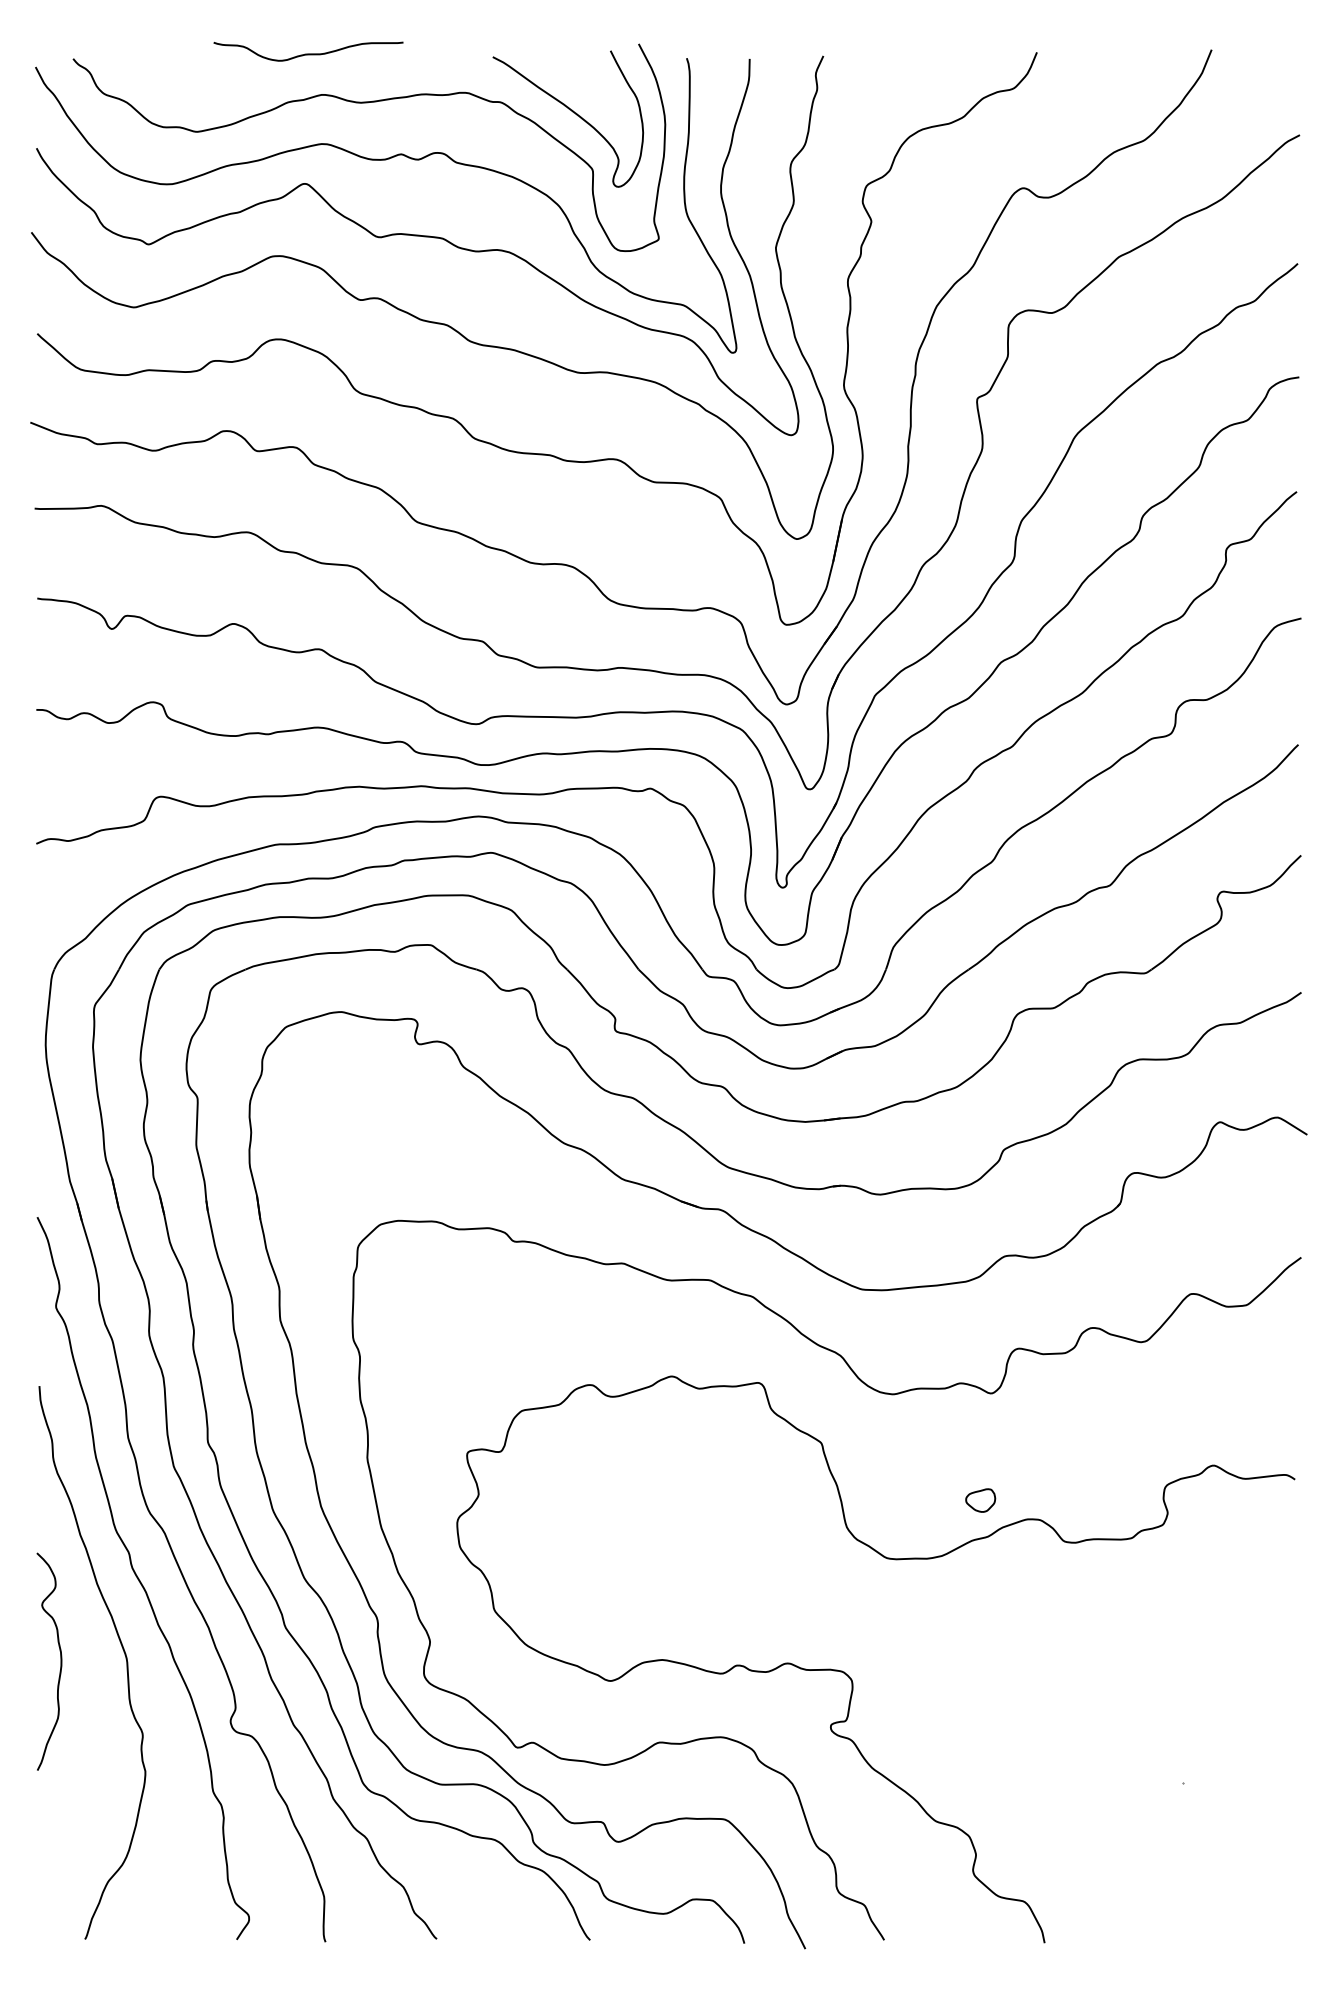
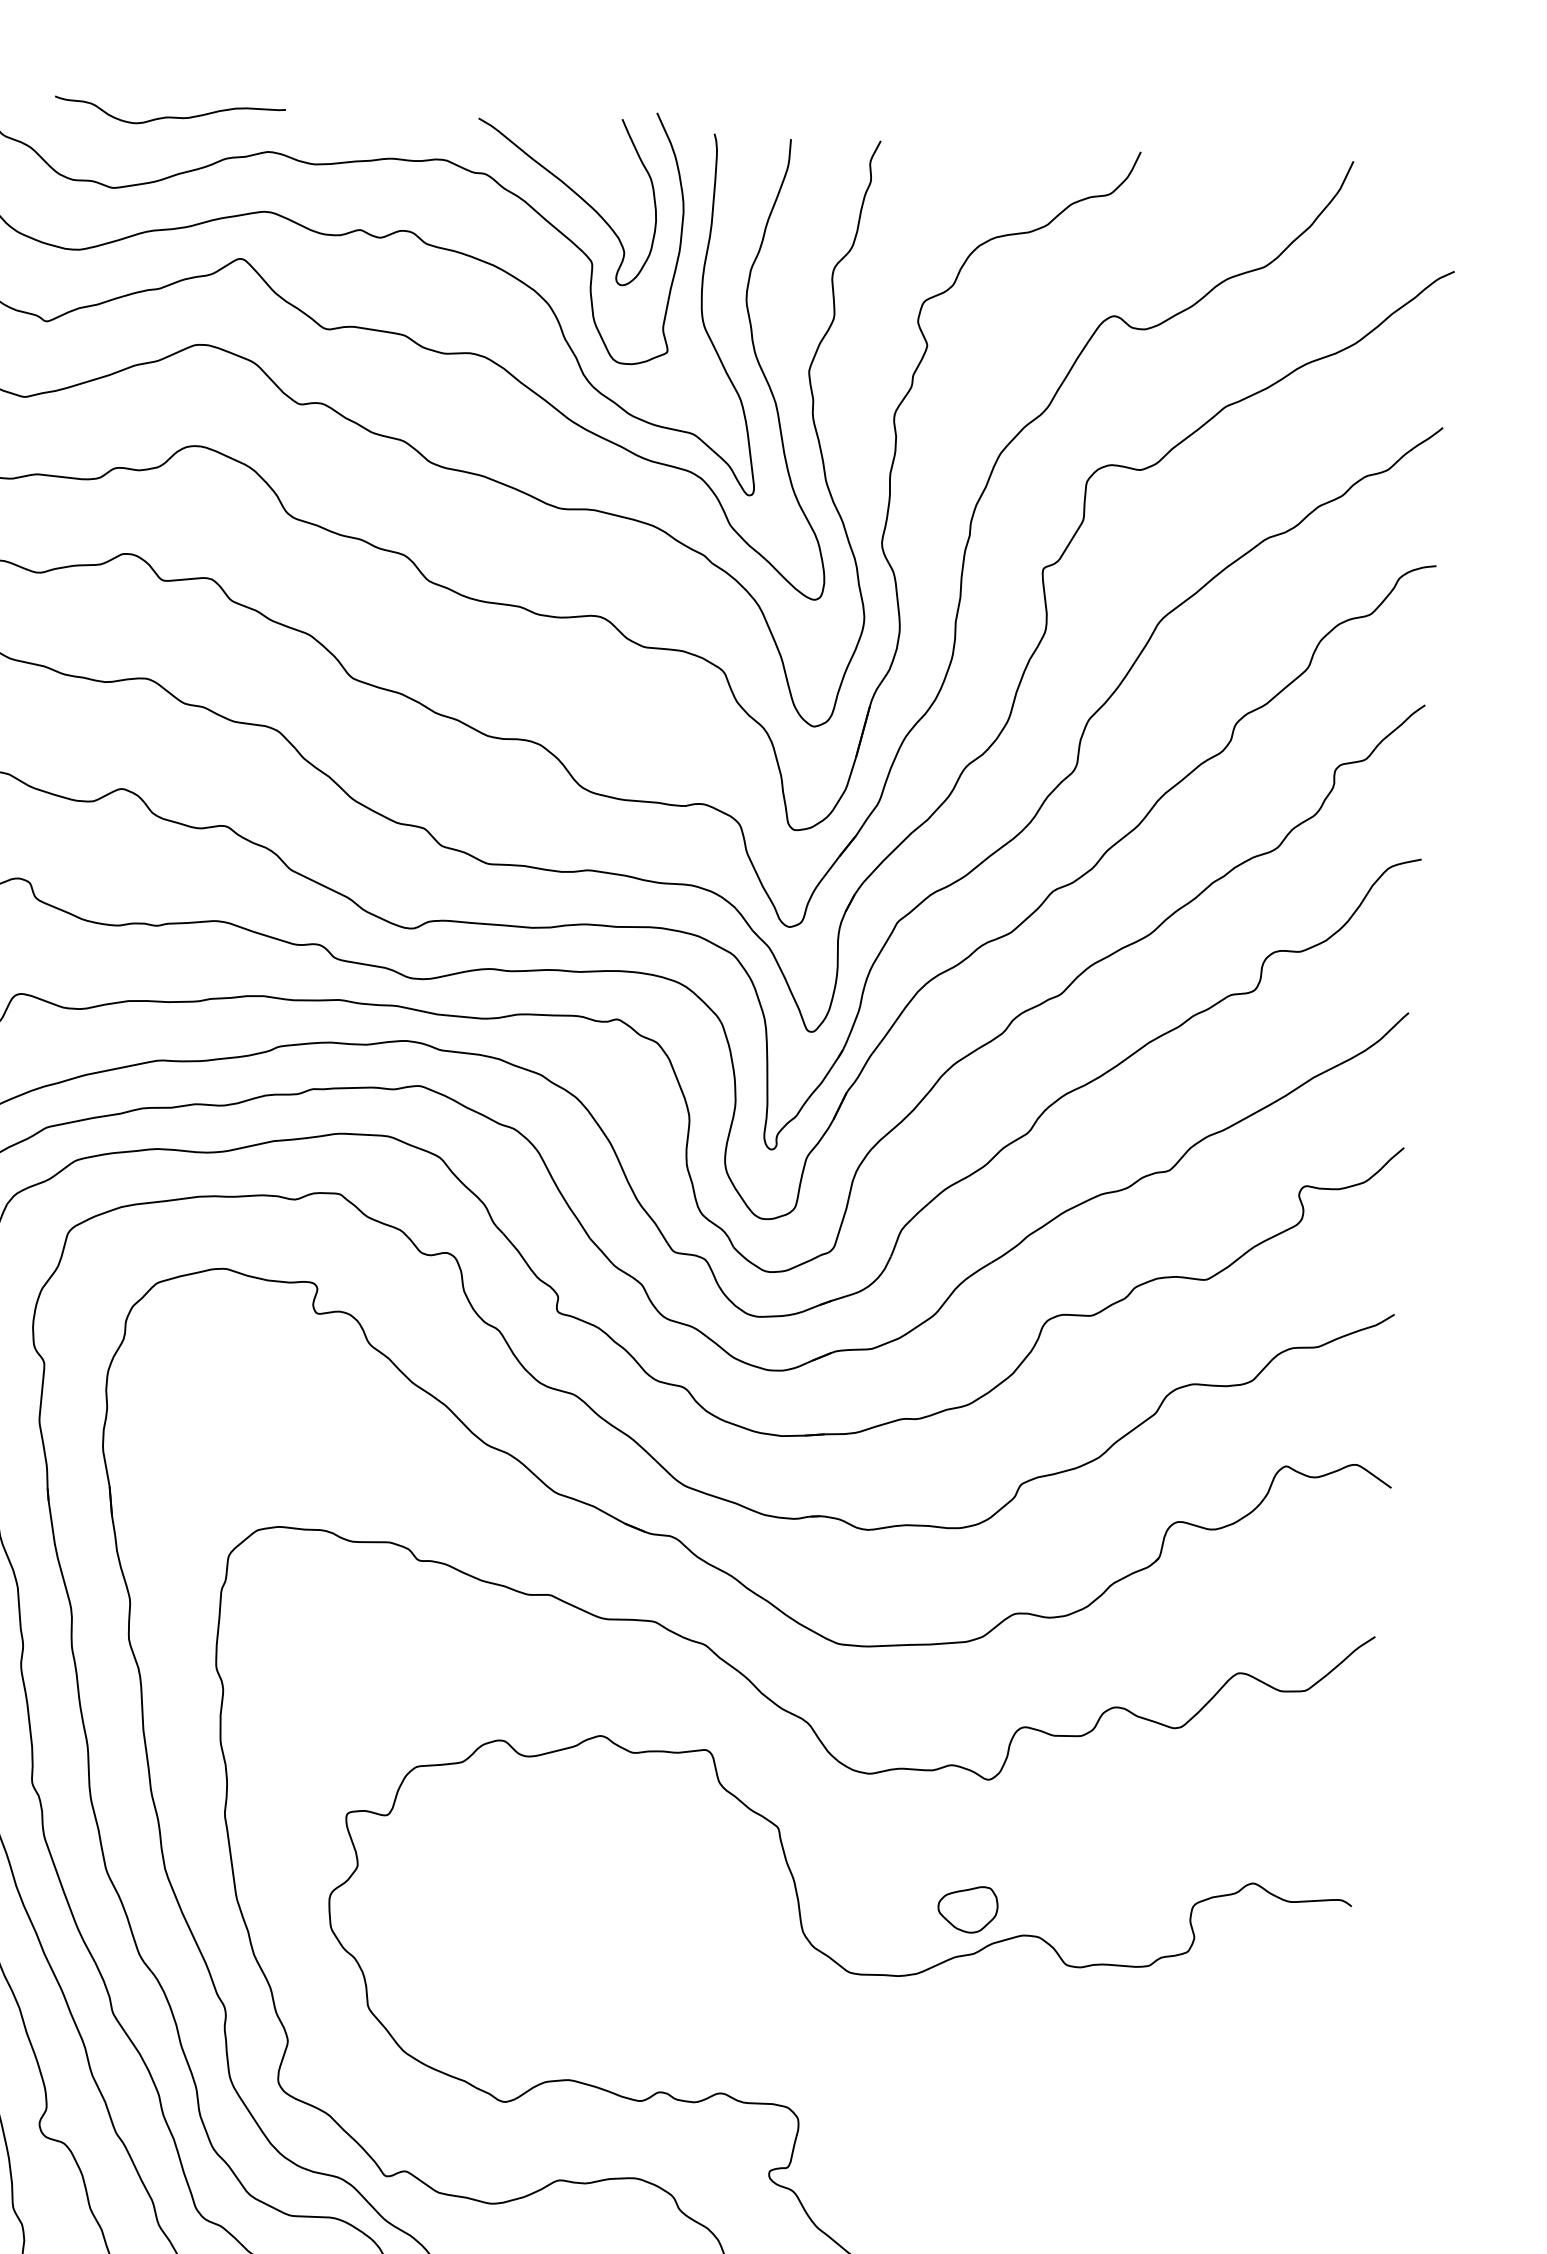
curve: (308, 53) -> (169, 116), moved
part: (980, 1500) -> (967, 1909), size x1.67

